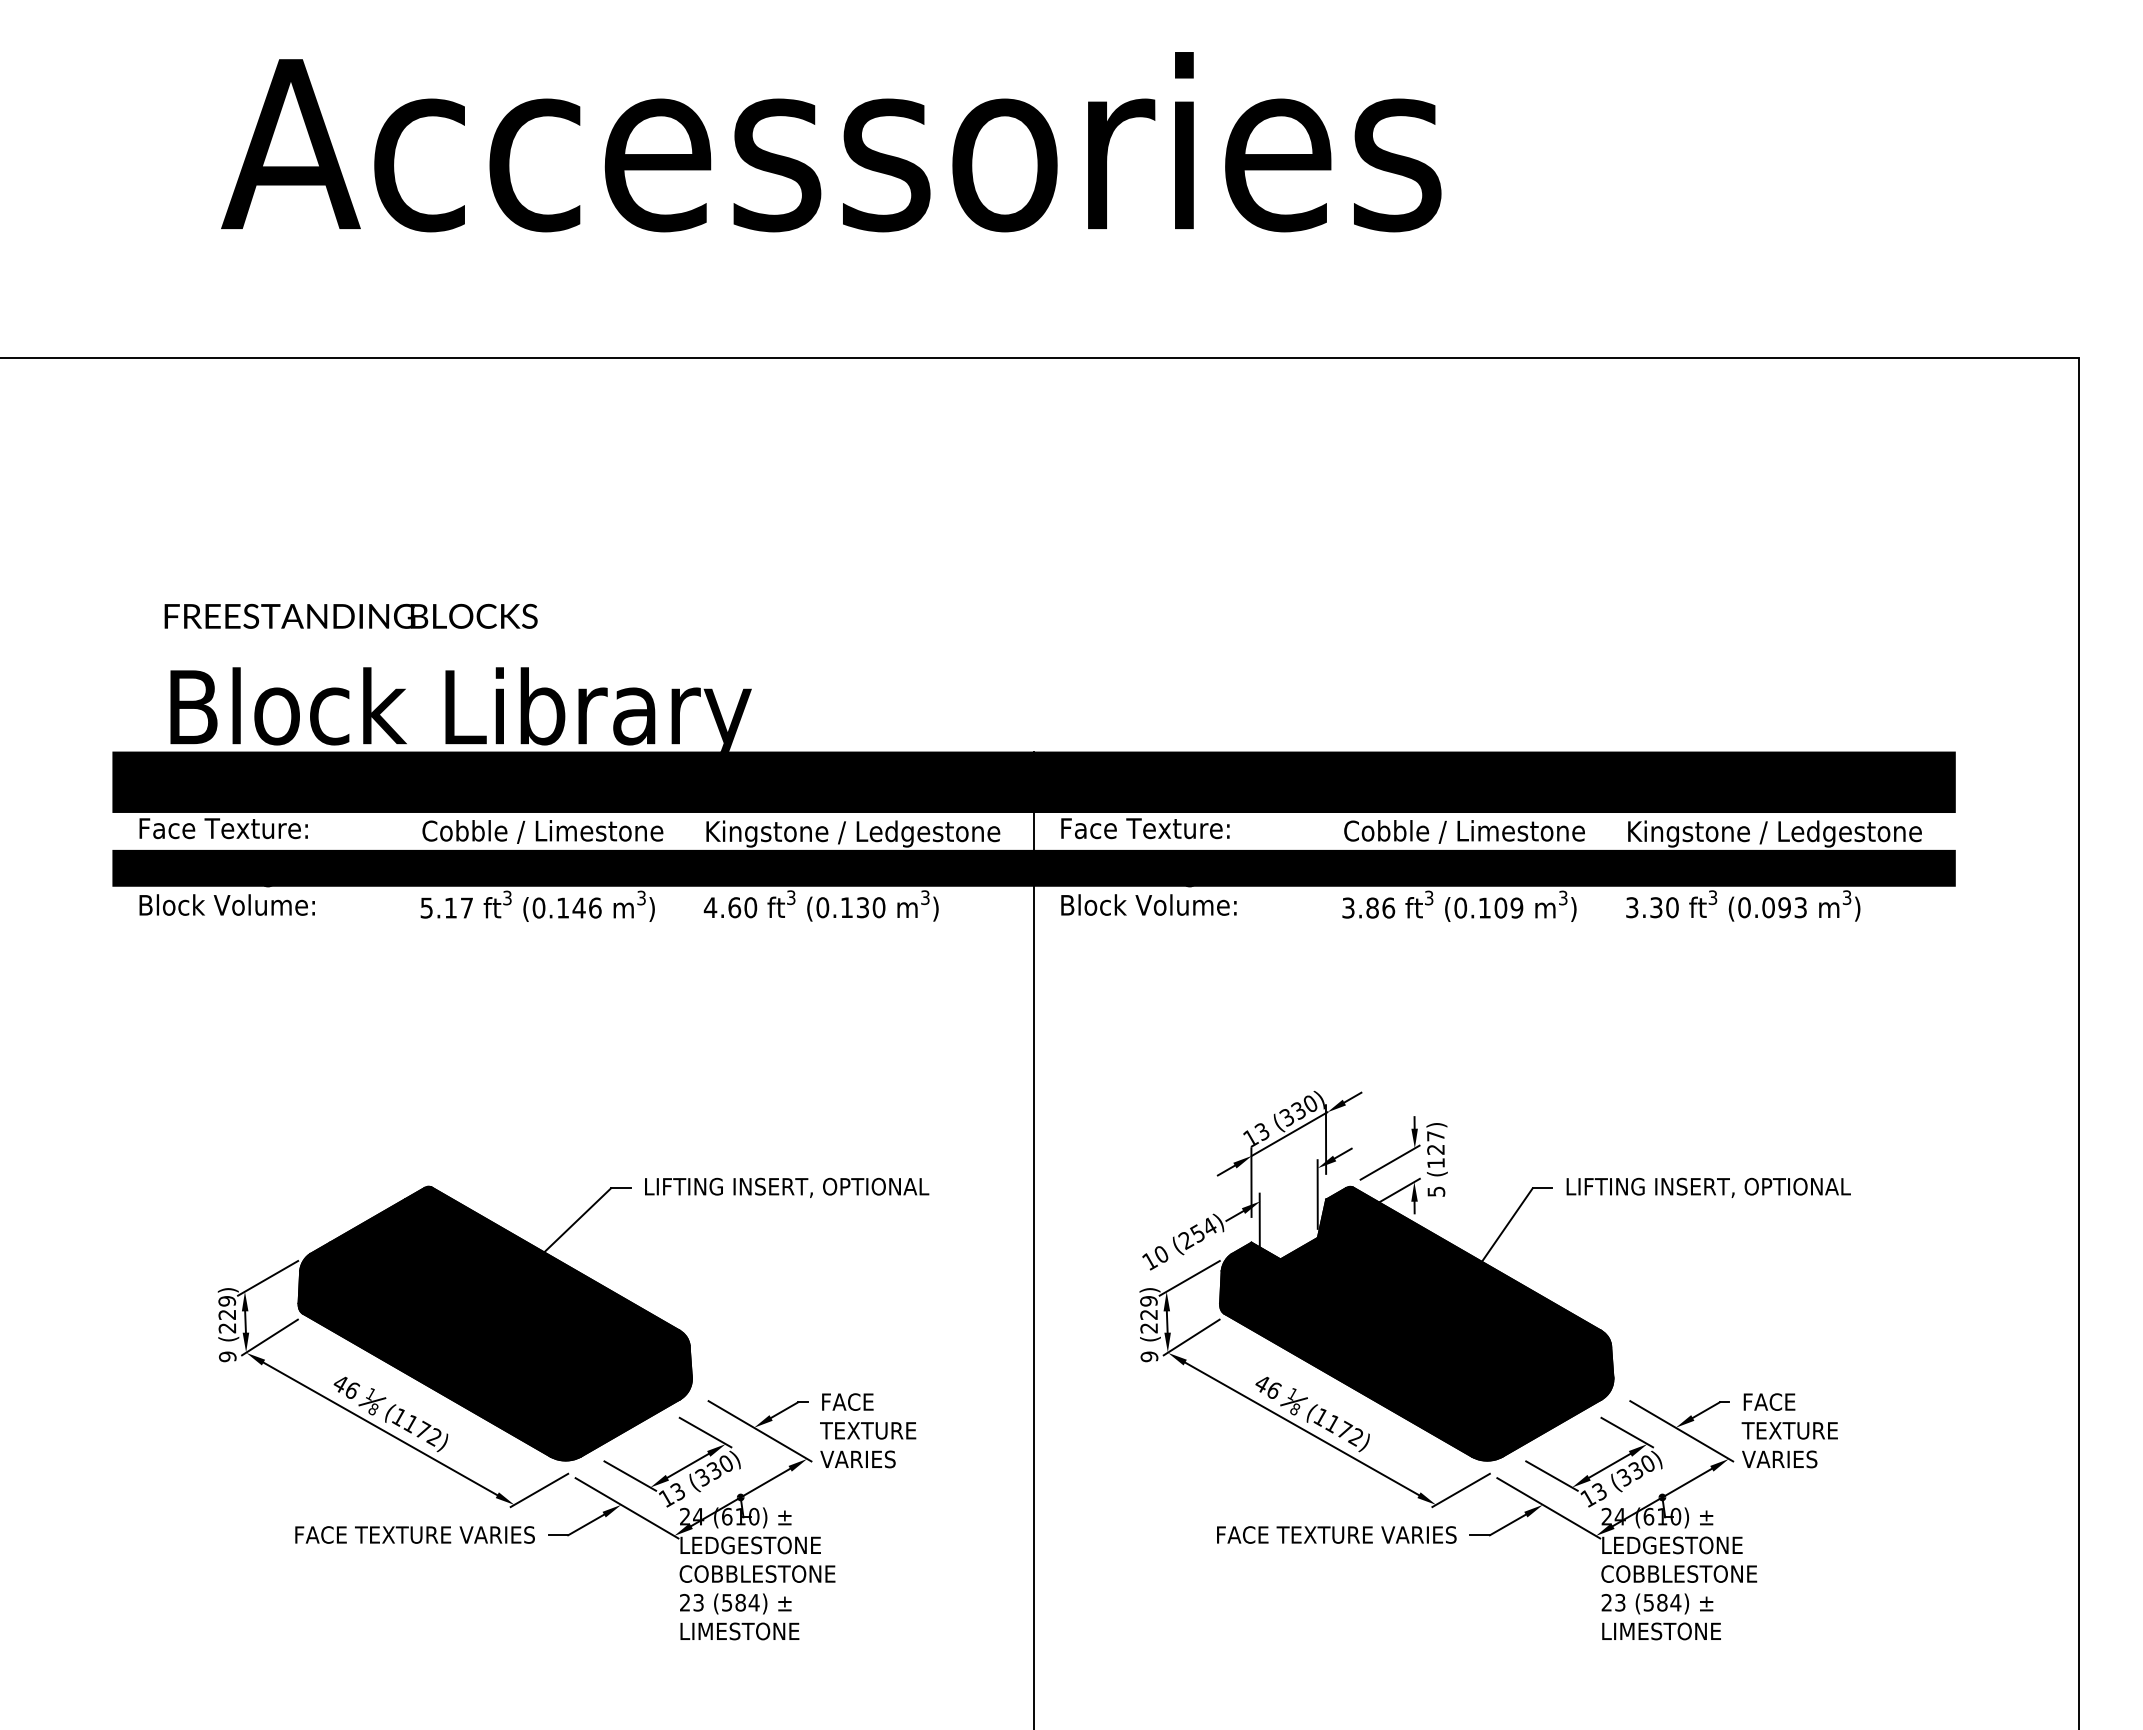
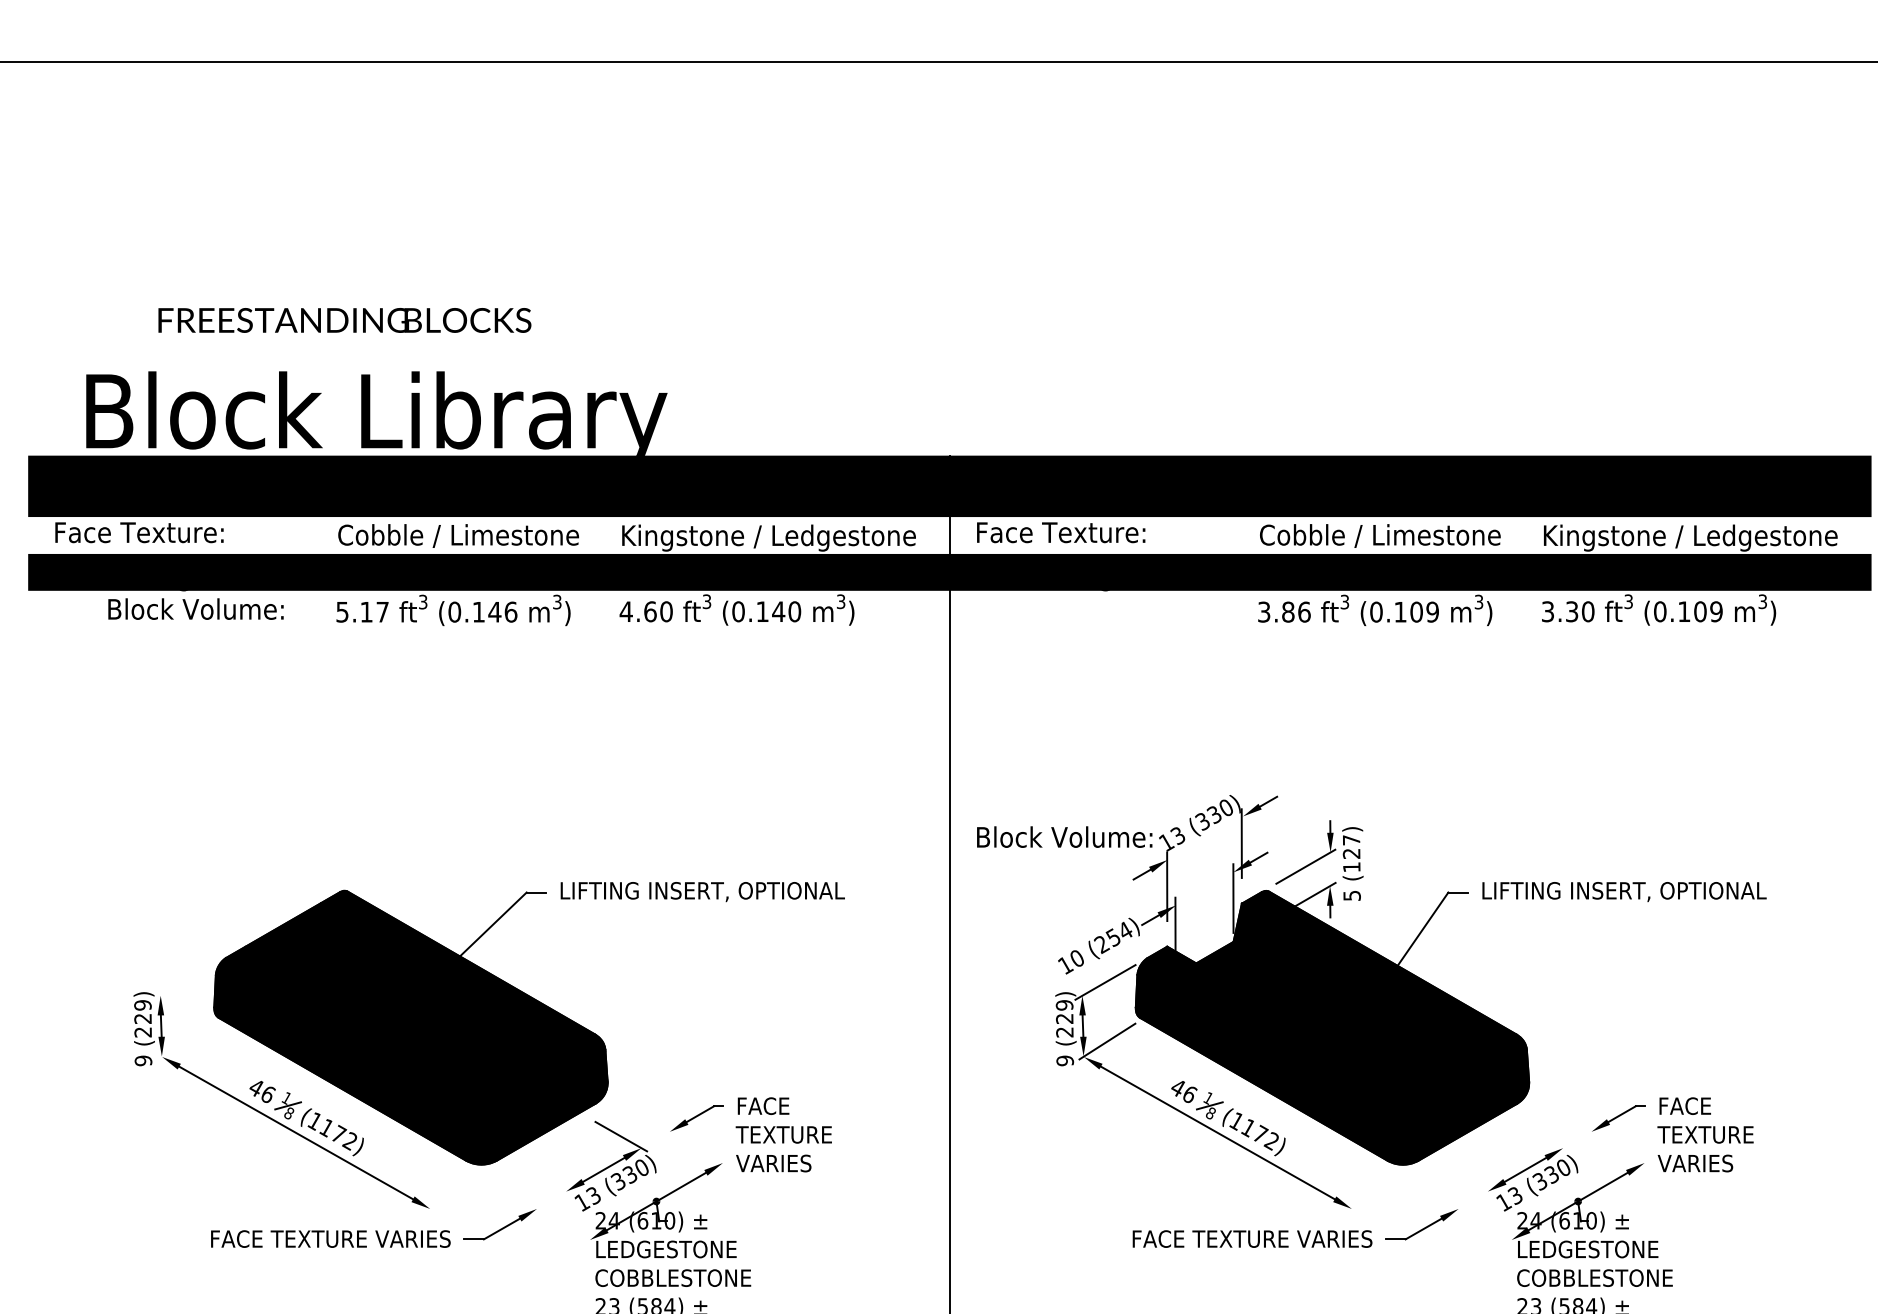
text: (350, 615) -> (344, 319), moved
text: (226, 904) -> (195, 608), moved
text: (1148, 904) -> (1064, 836), moved
text: (862, 907) -> (778, 611), (0.130 -> (0.140
text: (1784, 907) -> (1700, 611), (0.093 -> (0.109
line: (1289, 1133) -> (1205, 837), removed
line: (268, 1278) -> (184, 982), removed
line: (269, 1337) -> (185, 1041), removed
line: (759, 1431) -> (675, 1135), removed
line: (1681, 1431) -> (1597, 1135), removed
line: (1627, 1432) -> (1543, 1136), removed
line: (630, 1475) -> (546, 1179), removed
line: (1551, 1475) -> (1467, 1179), removed
line: (539, 1490) -> (455, 1194), removed
line: (1460, 1490) -> (1376, 1194), removed
line: (626, 1508) -> (542, 1212), removed
line: (1548, 1508) -> (1464, 1212), removed

